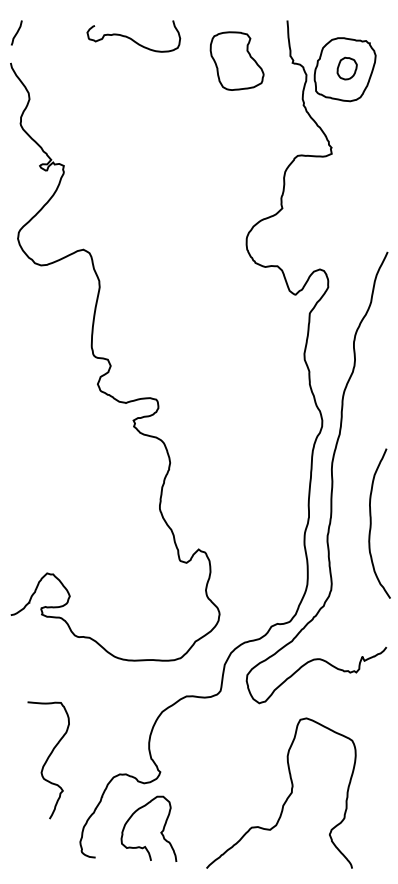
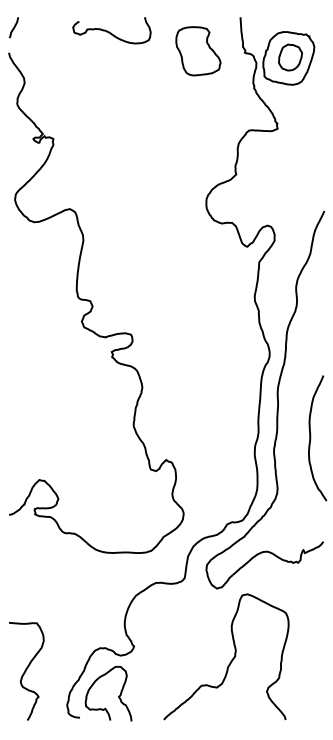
part: (347, 68) -> (290, 57), size x1.43
curve: (48, 759) -> (26, 670), moved
curve: (287, 796) -> (231, 659), moved
curve: (160, 832) -> (118, 696), moved

